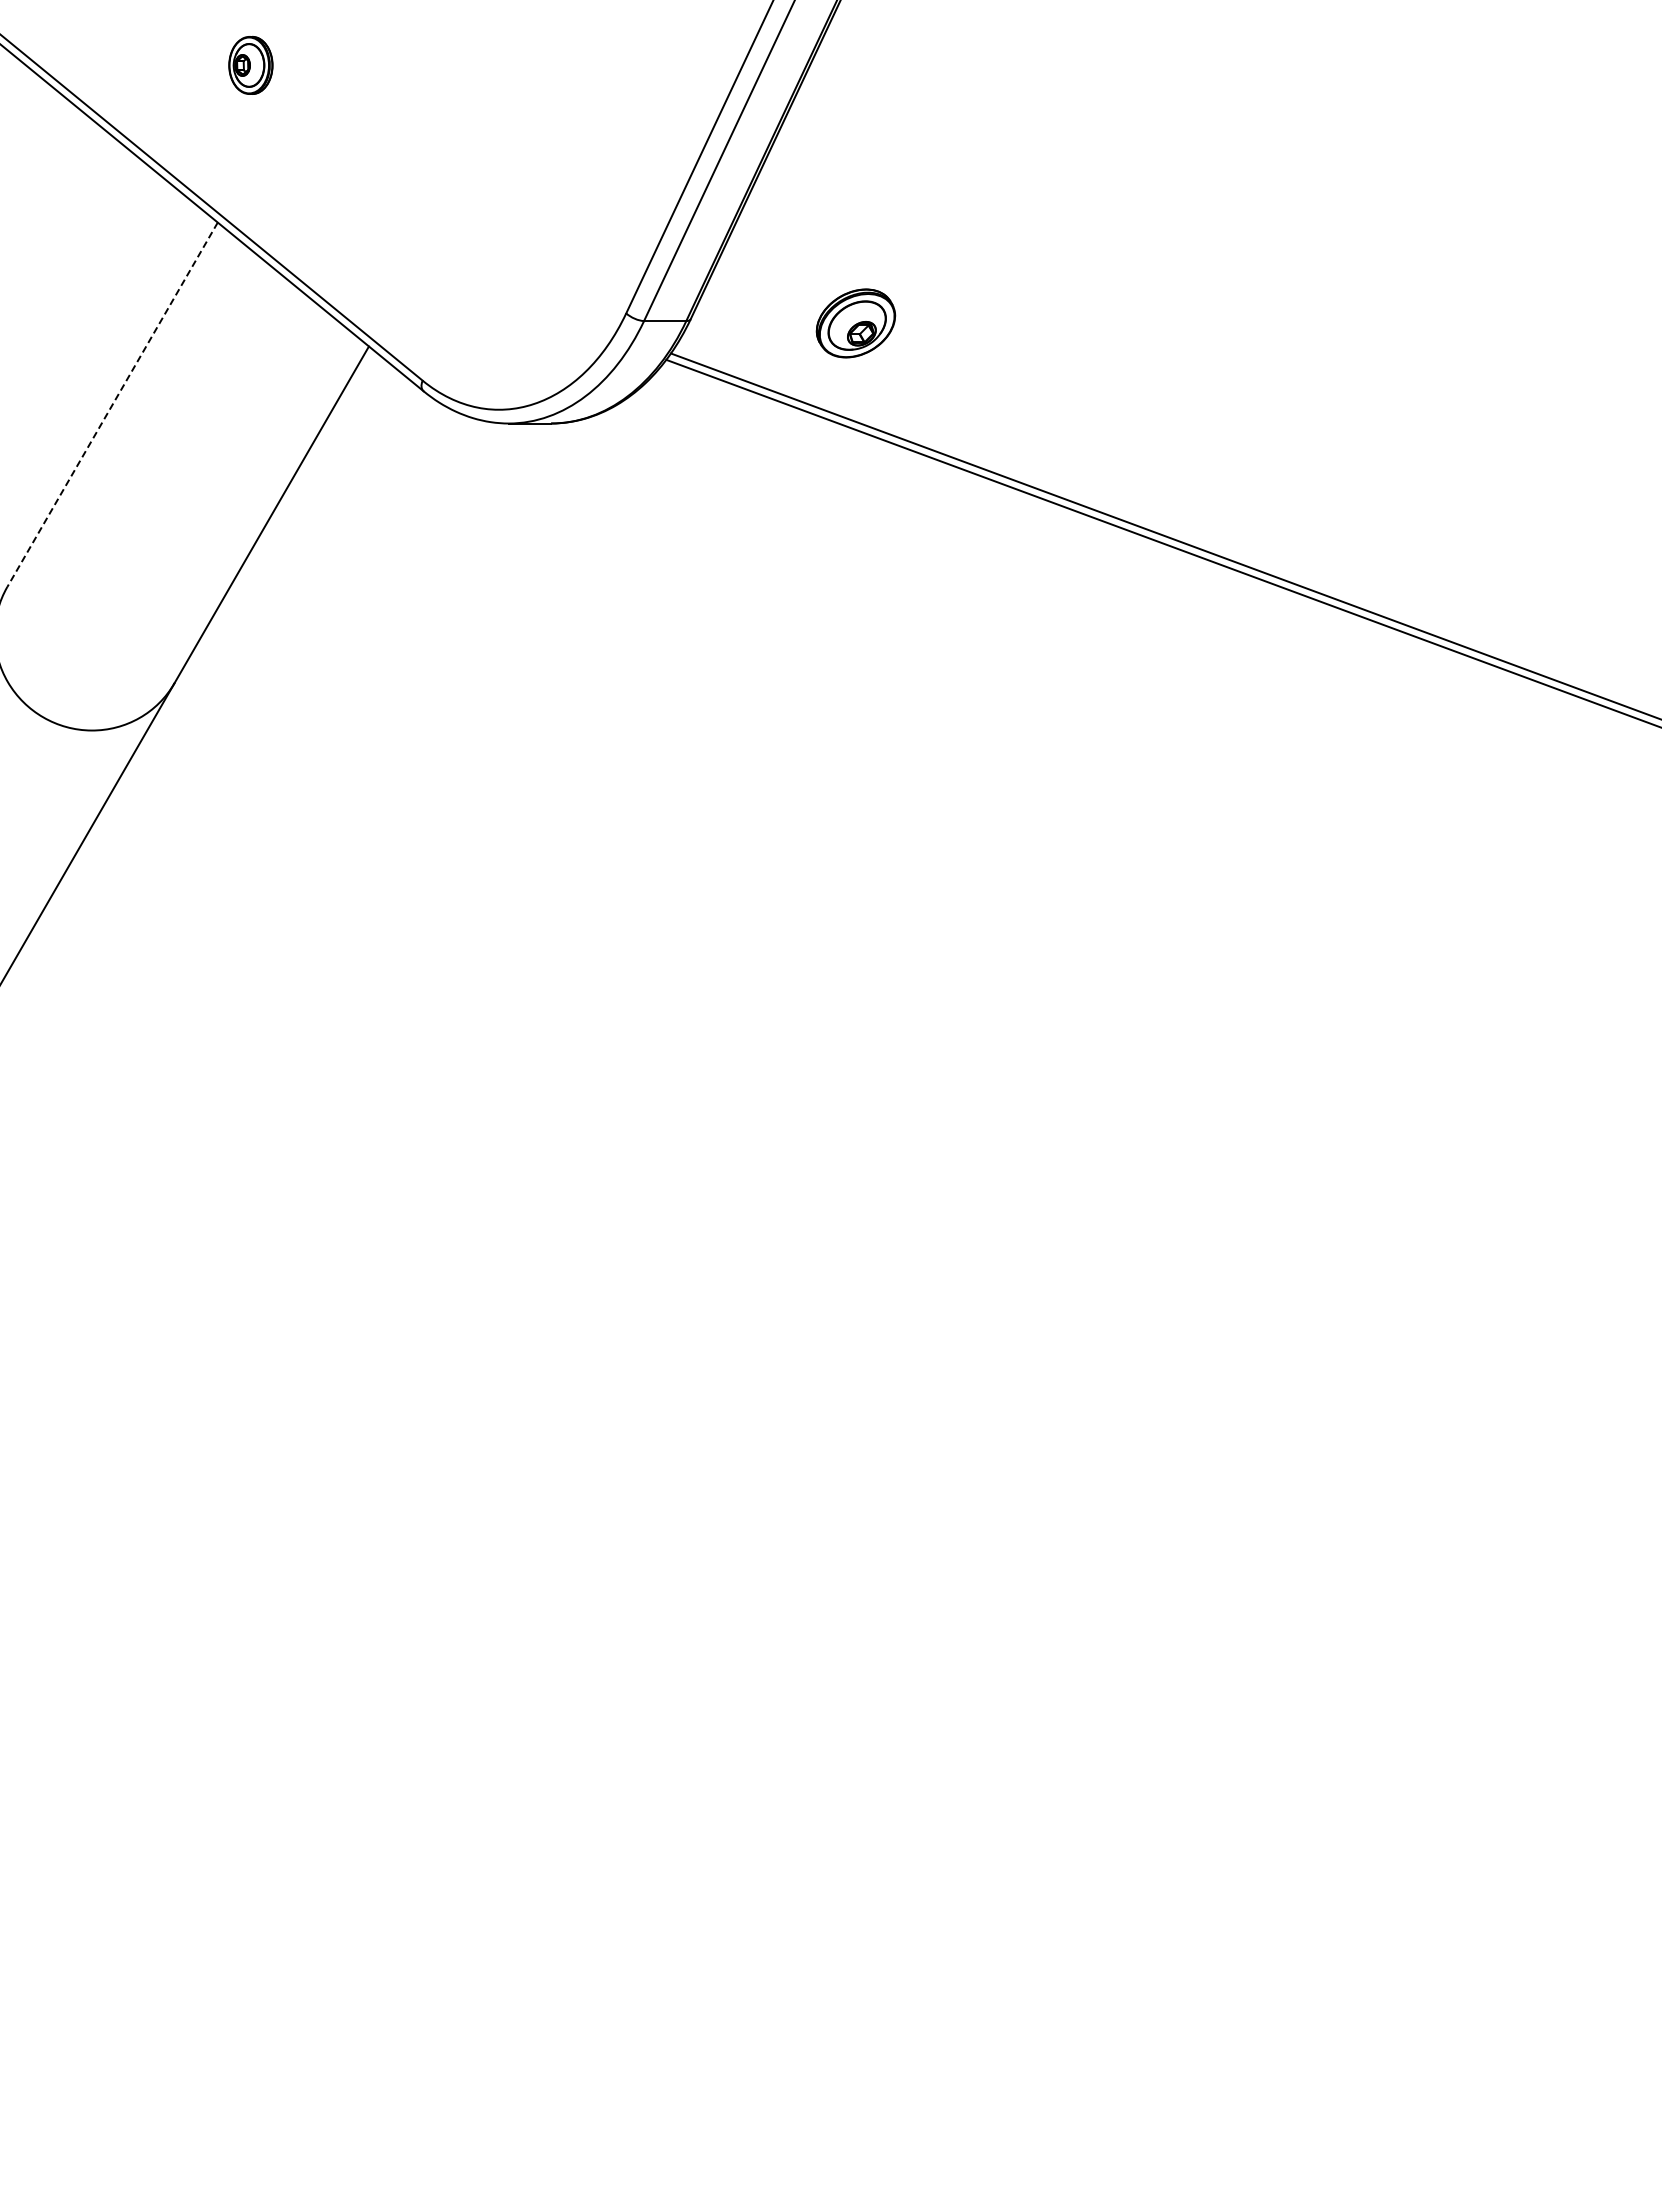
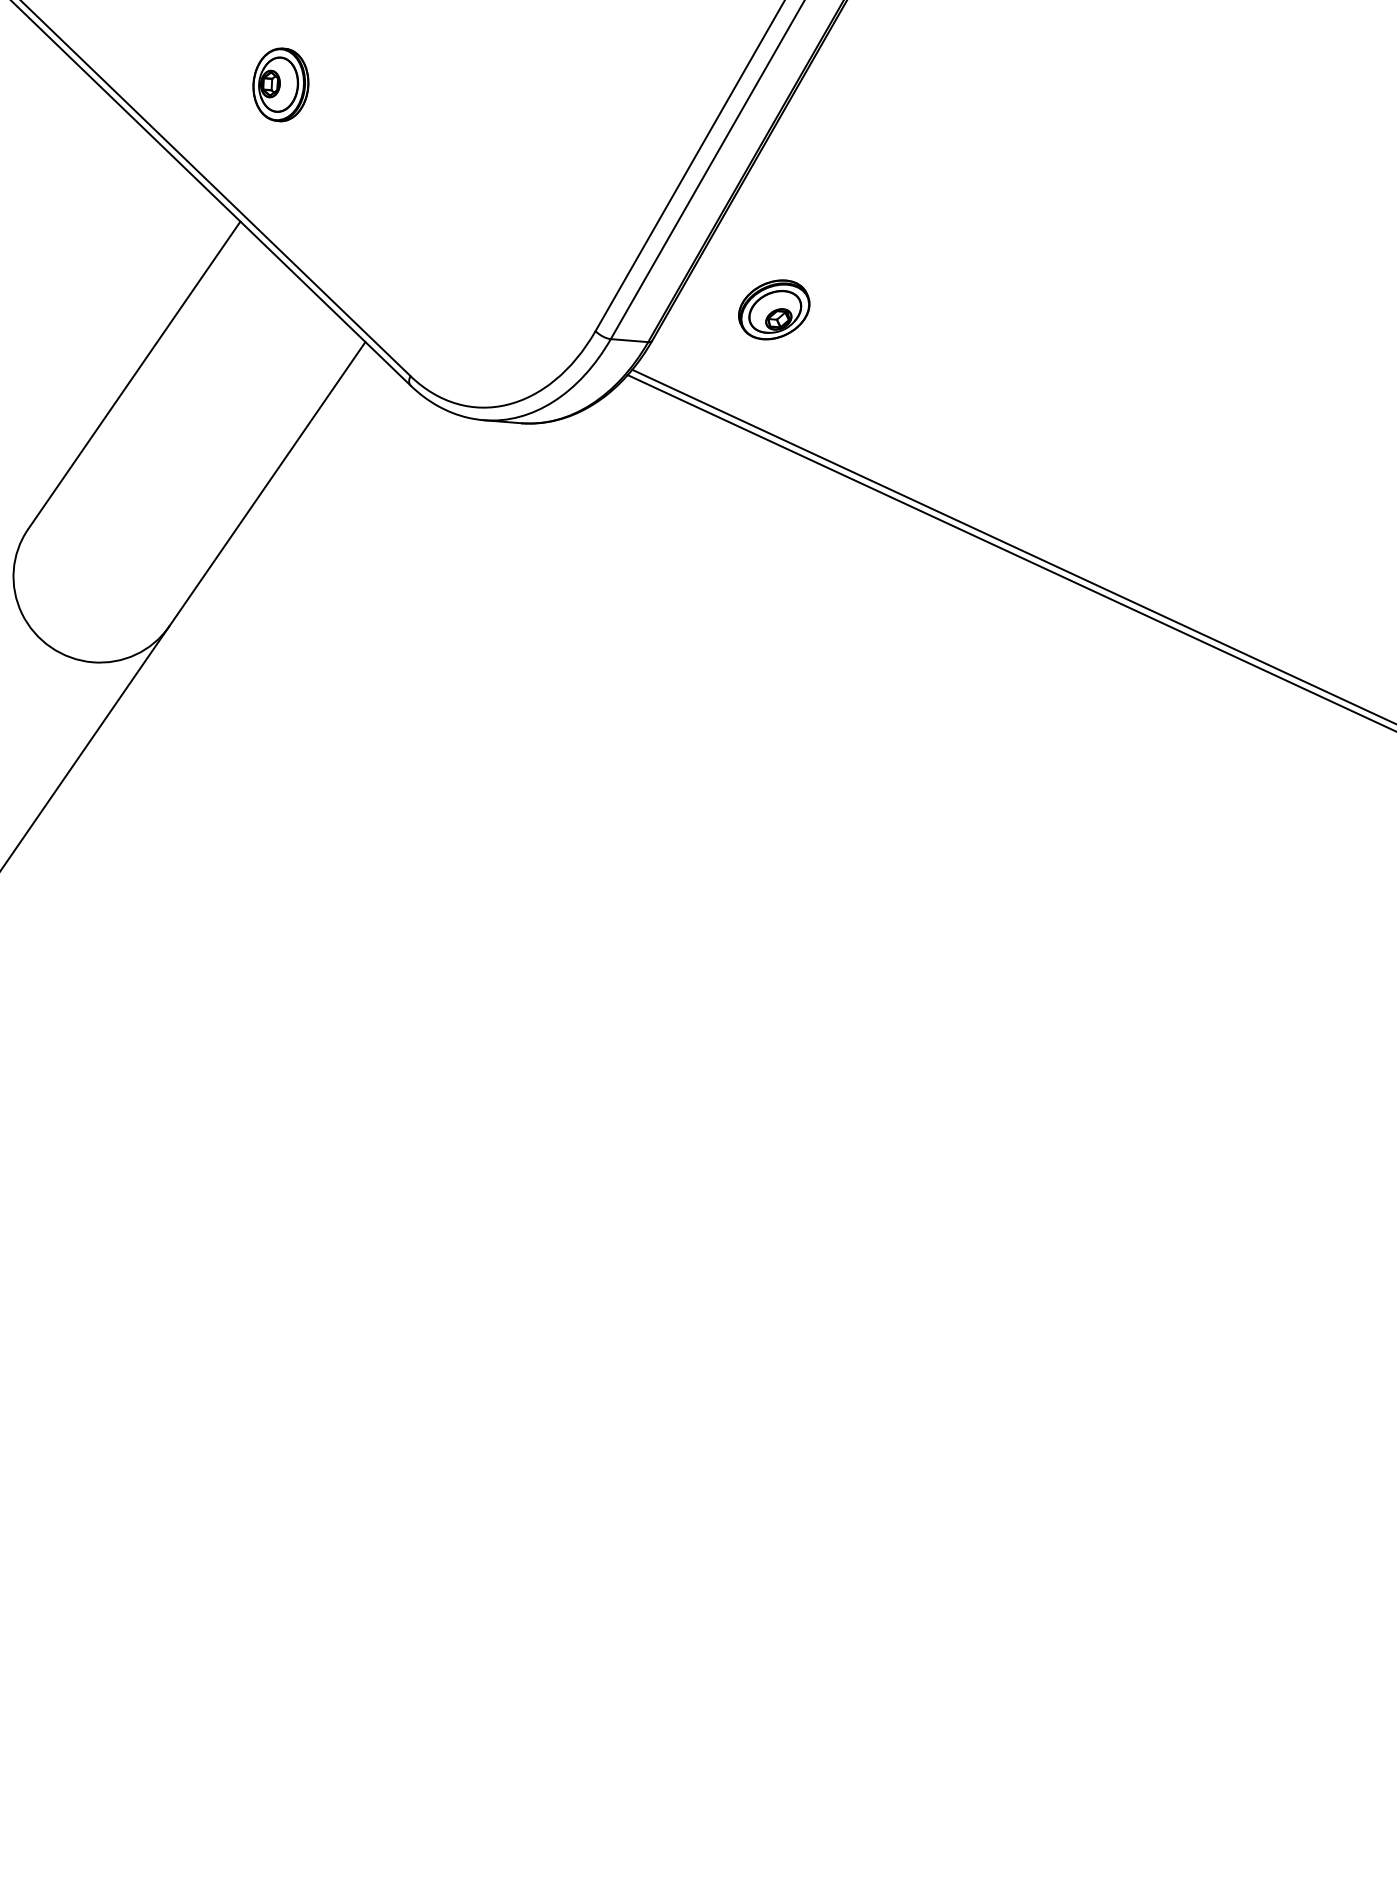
part: (250, 65) -> (280, 84), size x1.43
part: (855, 323) -> (773, 309), moved
line: (112, 405) -> (134, 376), dashed -> solid

